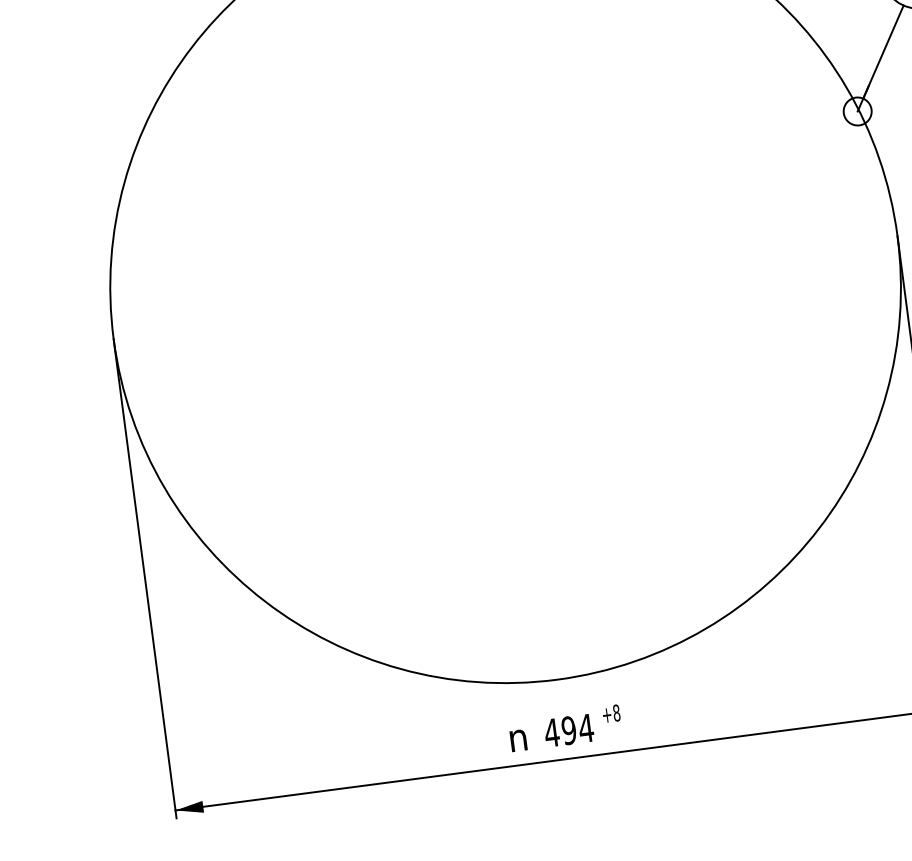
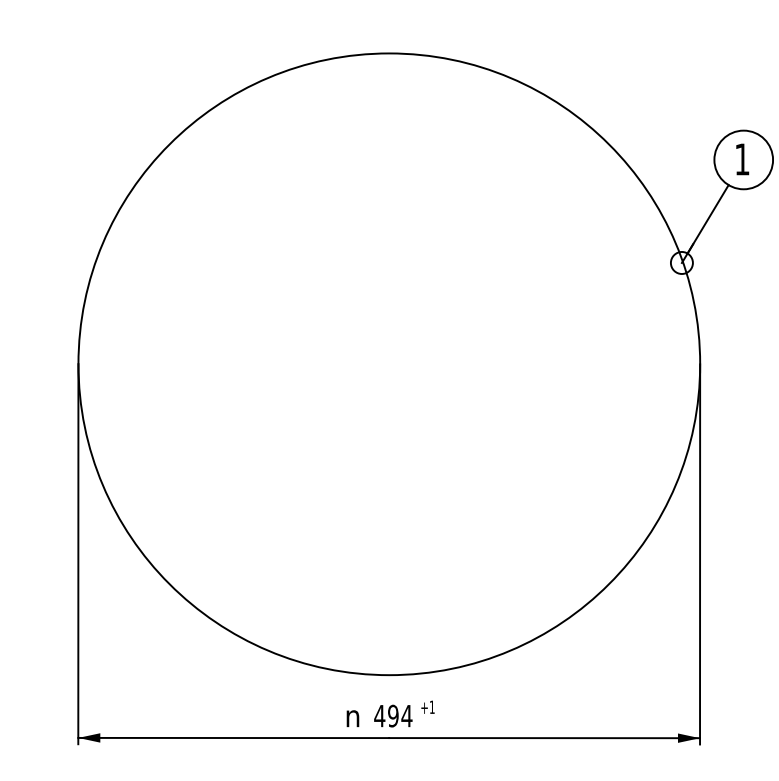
text: (615, 713) -> (431, 707), +8 -> +1

